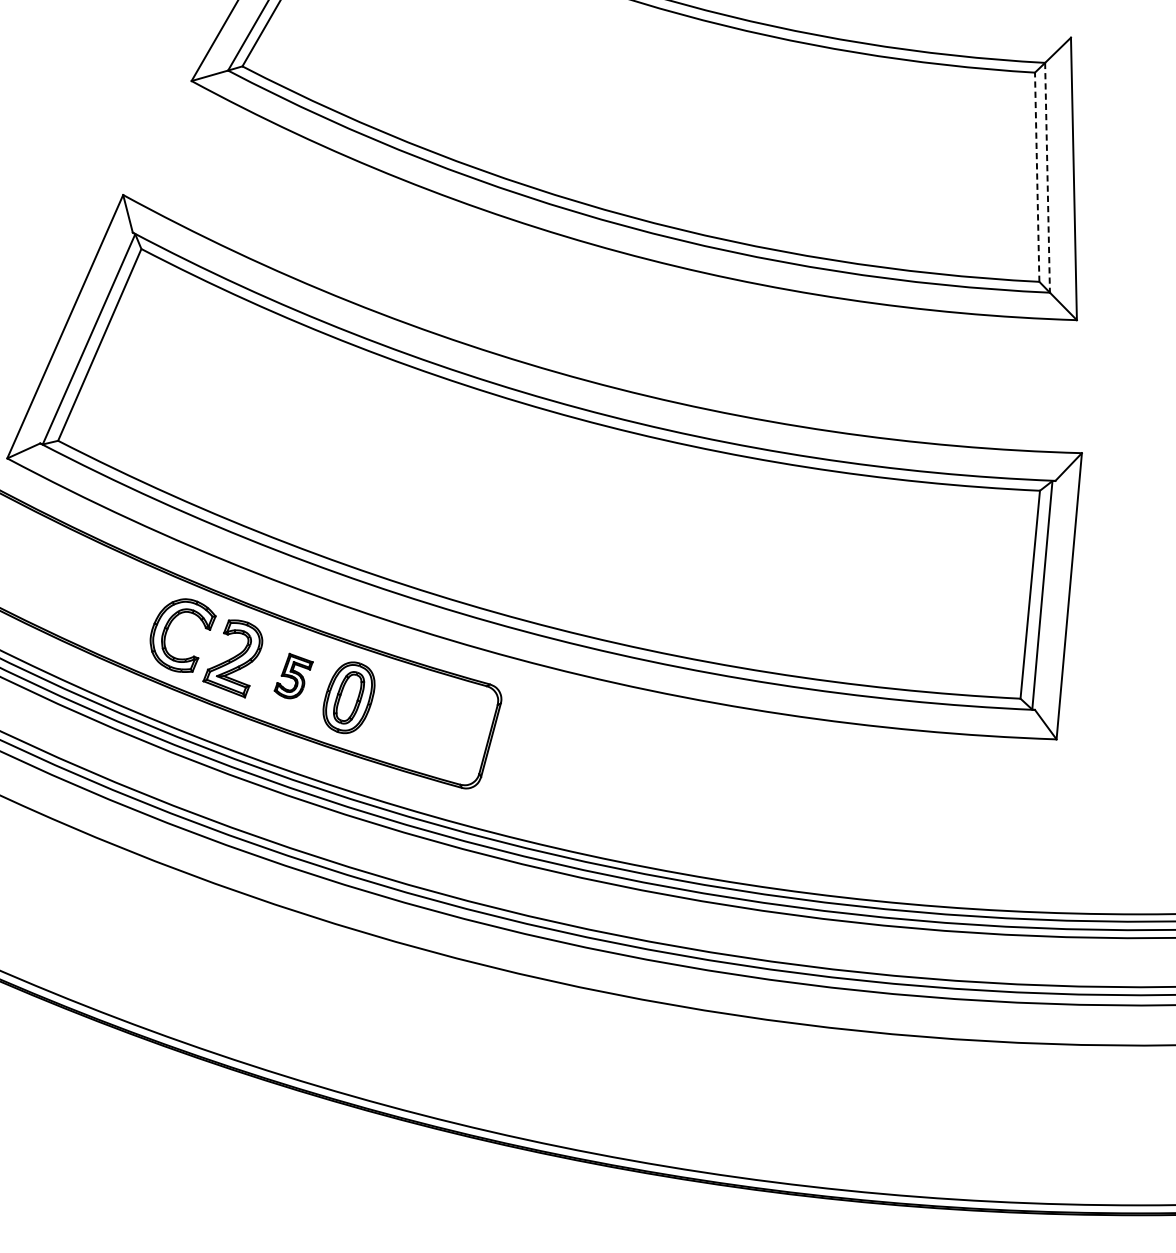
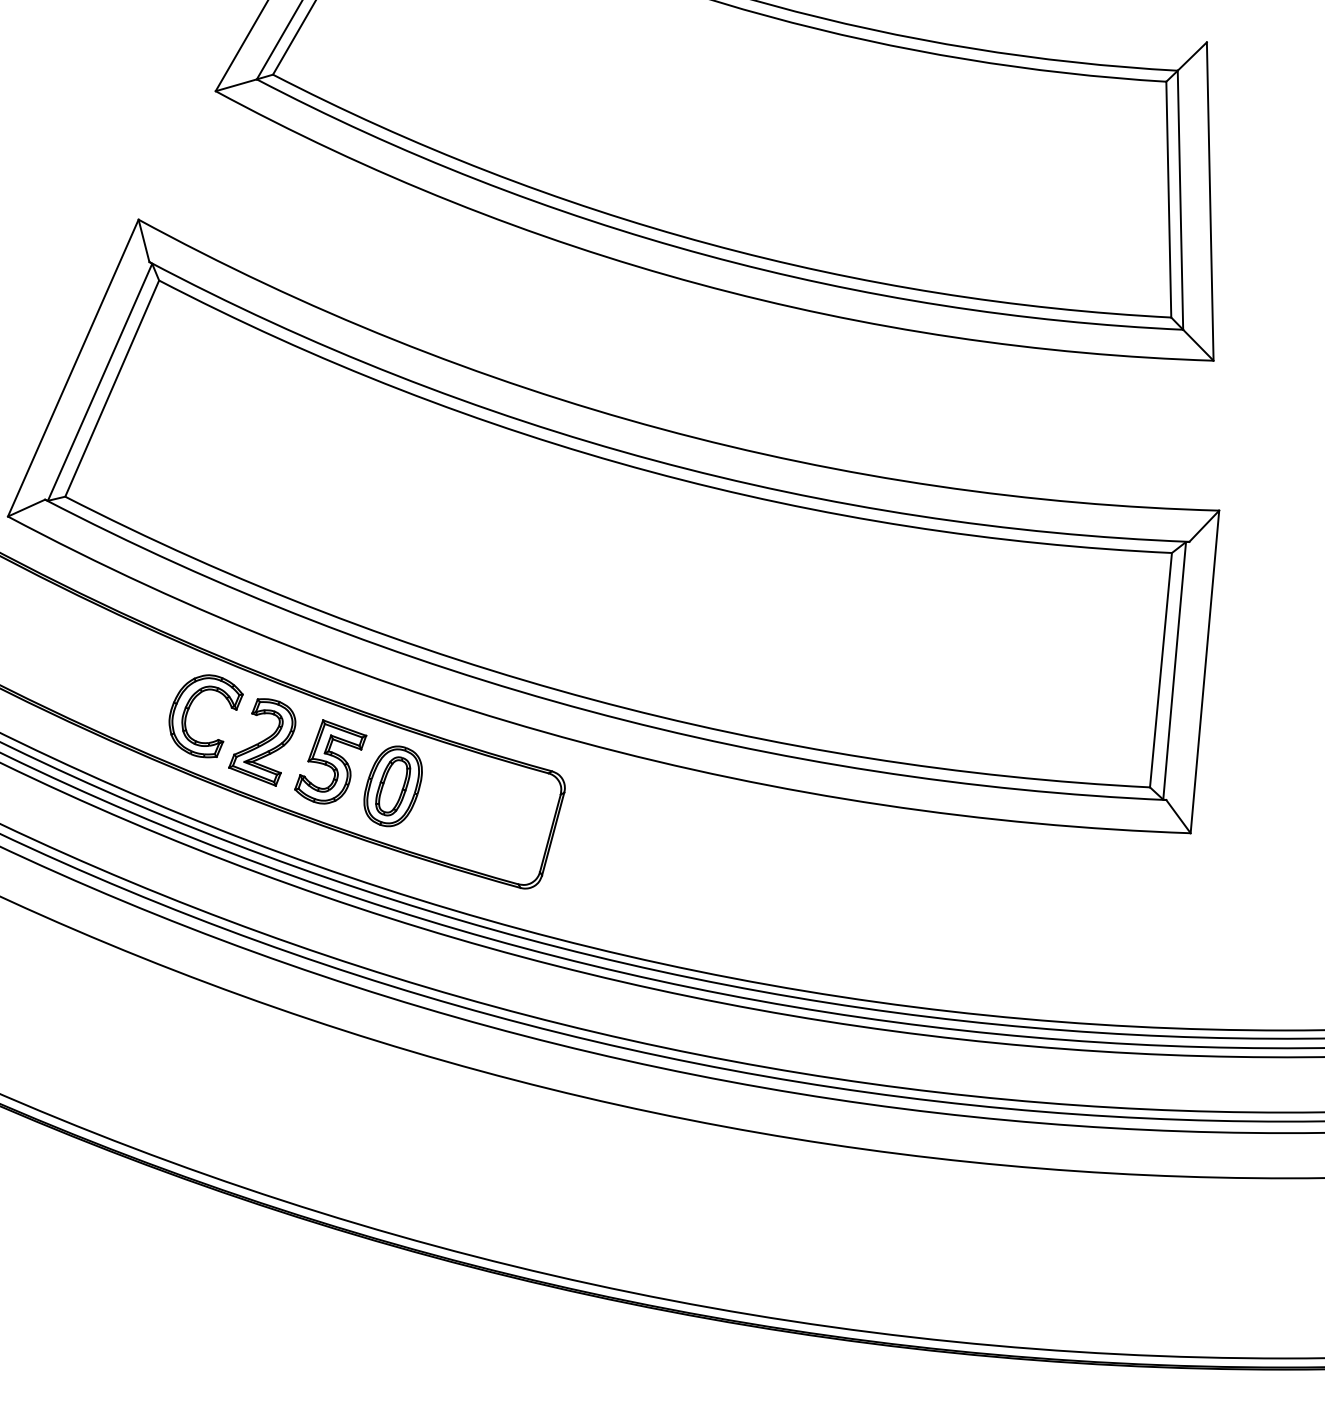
line: (1036, 177) -> (1168, 199), dashed -> solid
line: (1047, 178) -> (1180, 200), dashed -> solid
part: (293, 675) -> (330, 761), size x1.67

